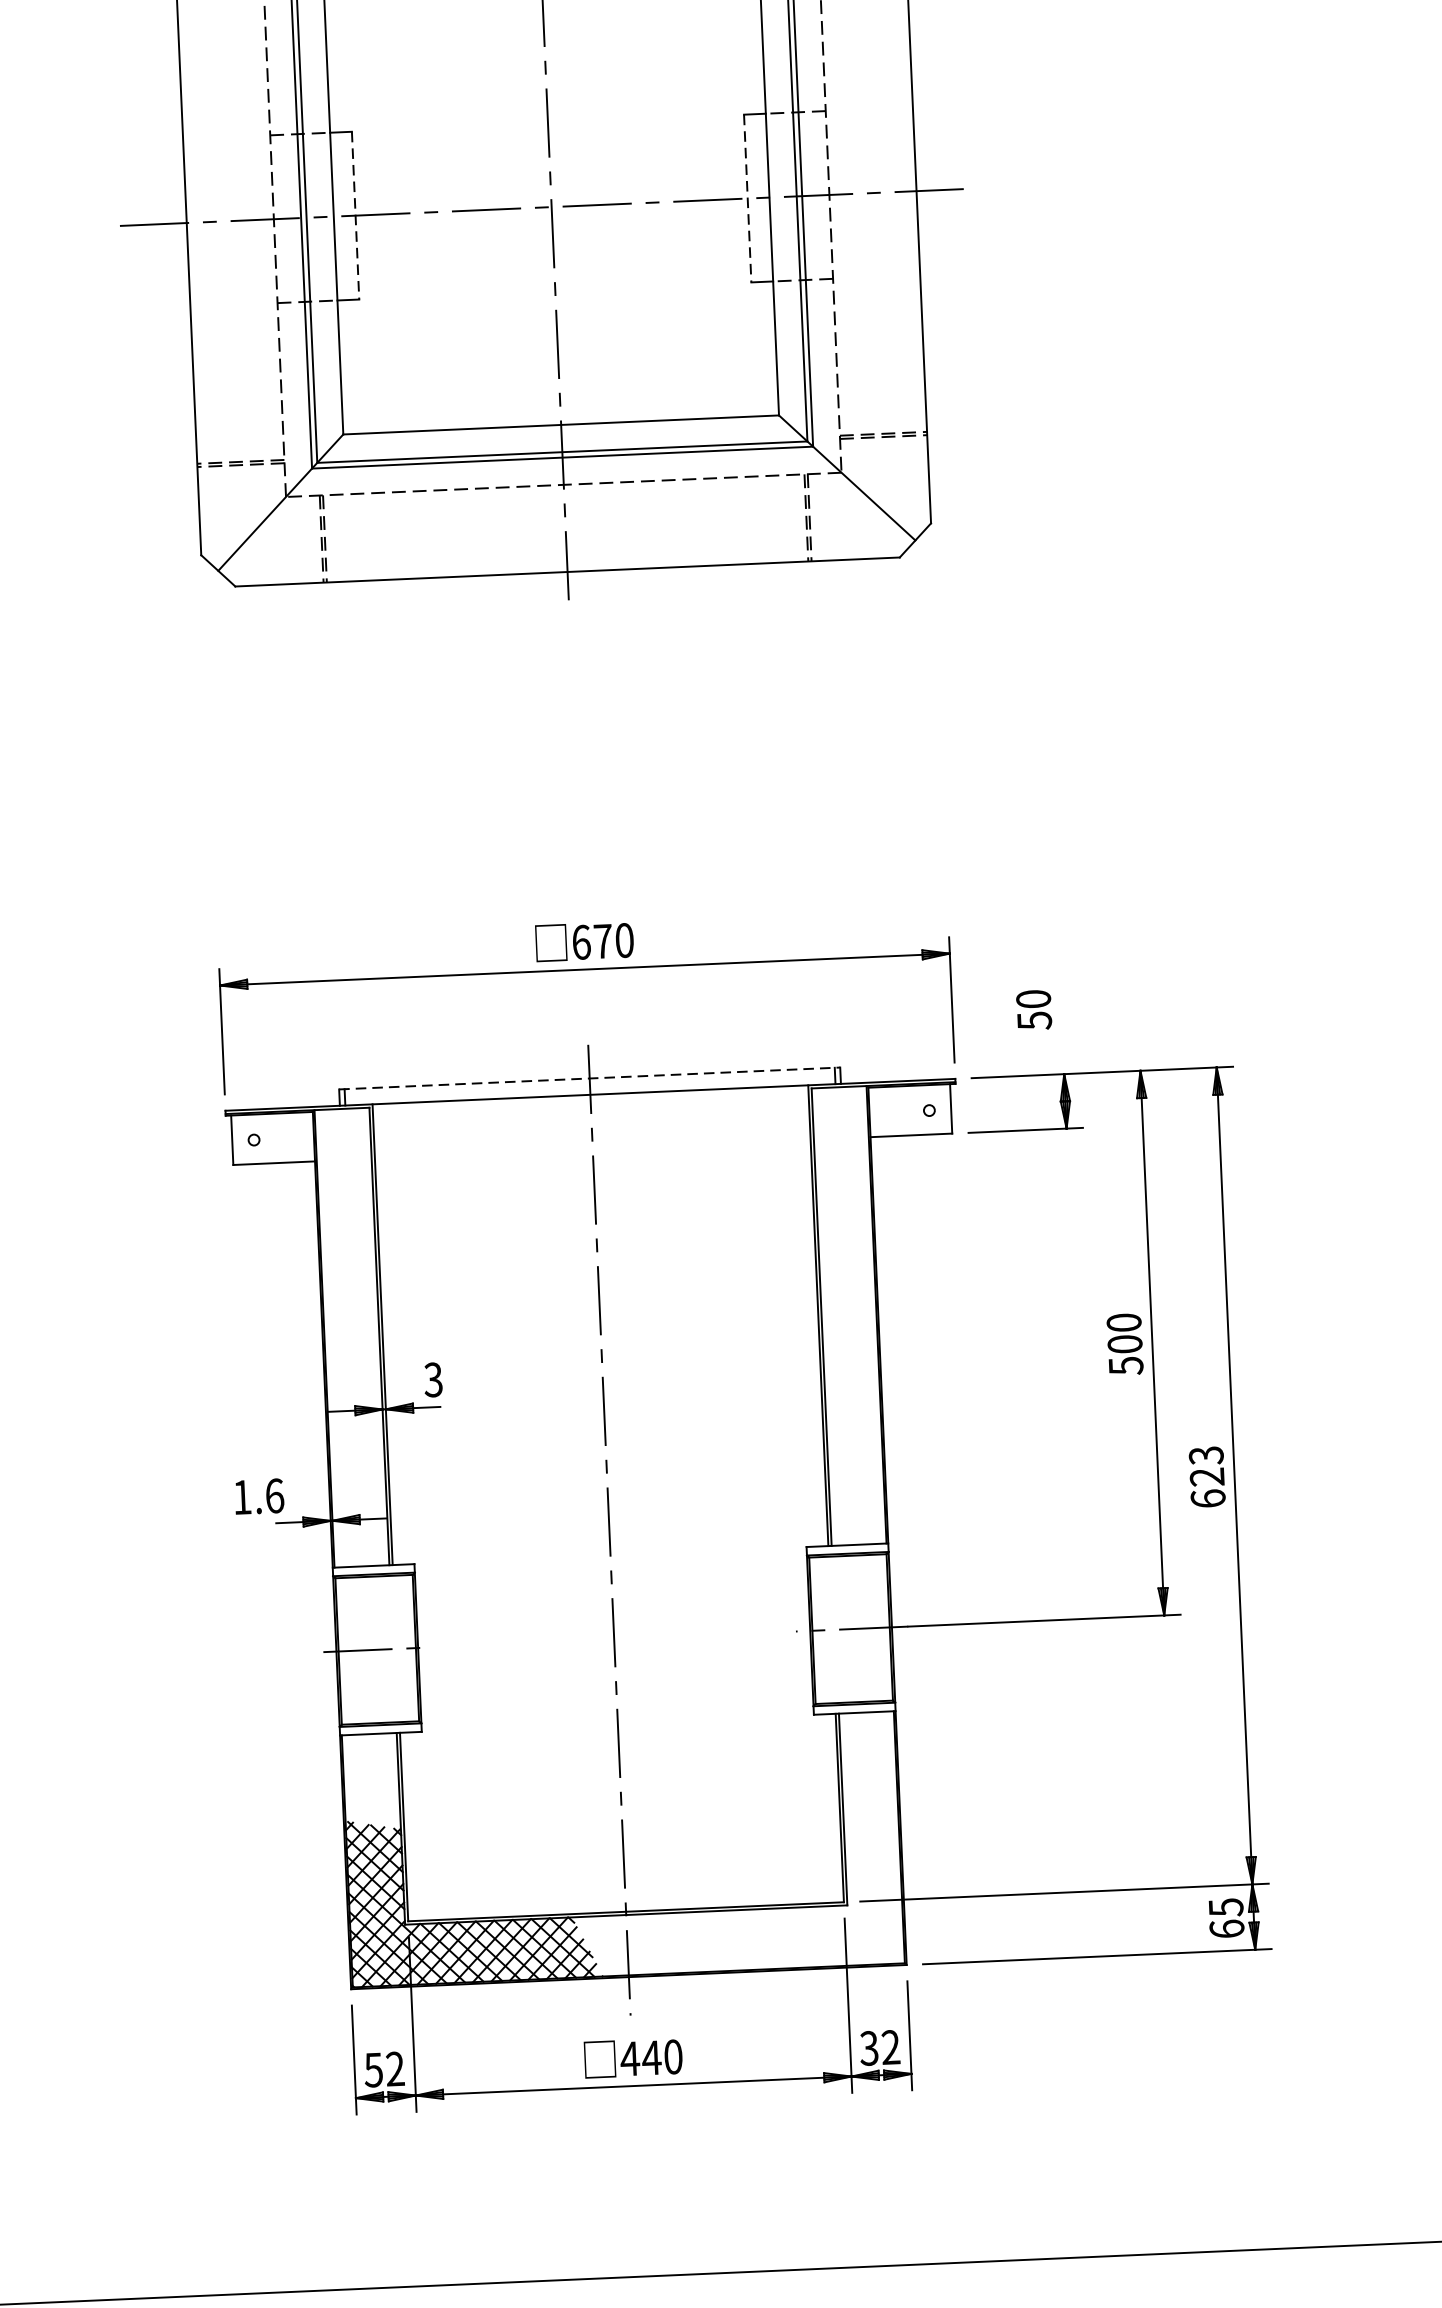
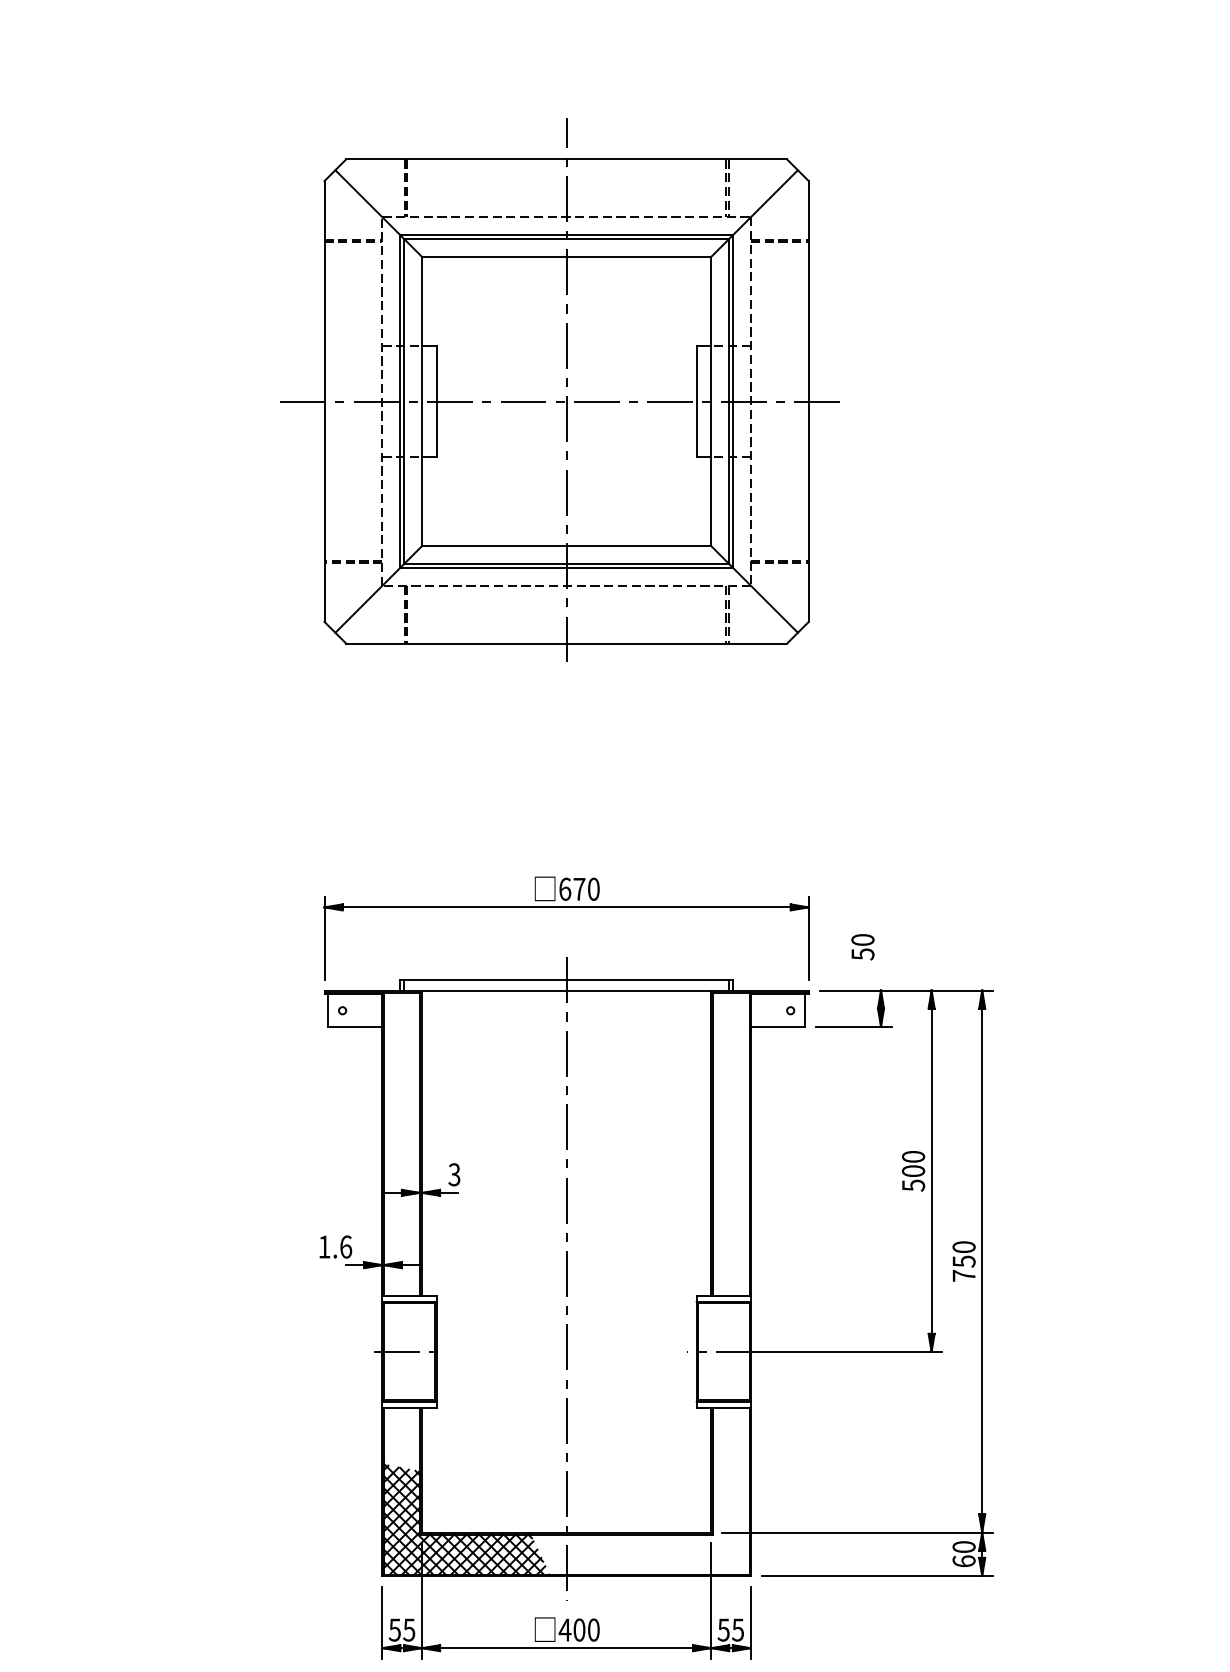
line: (747, 198) -> (696, 401), dashed -> solid
line: (355, 215) -> (436, 401), dashed -> solid
line: (590, 1078) -> (567, 979), dashed -> solid
text: (1206, 1477) -> (963, 1261), 623 -> 750
text: (1225, 1908) -> (963, 1547), 65 -> 60
text: (880, 2047) -> (731, 1629), 32 -> 55
text: (651, 2057) -> (579, 1629), 440 -> 400
text: (395, 2068) -> (409, 1629), 52 -> 55

